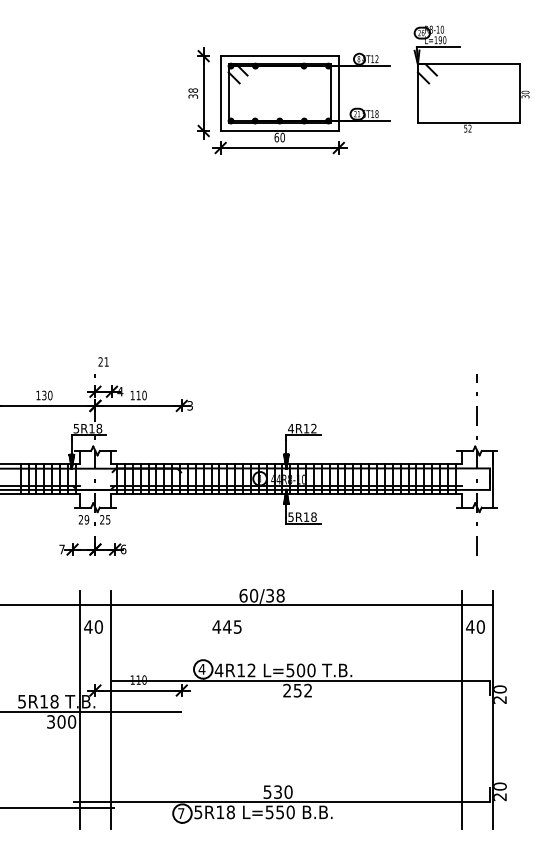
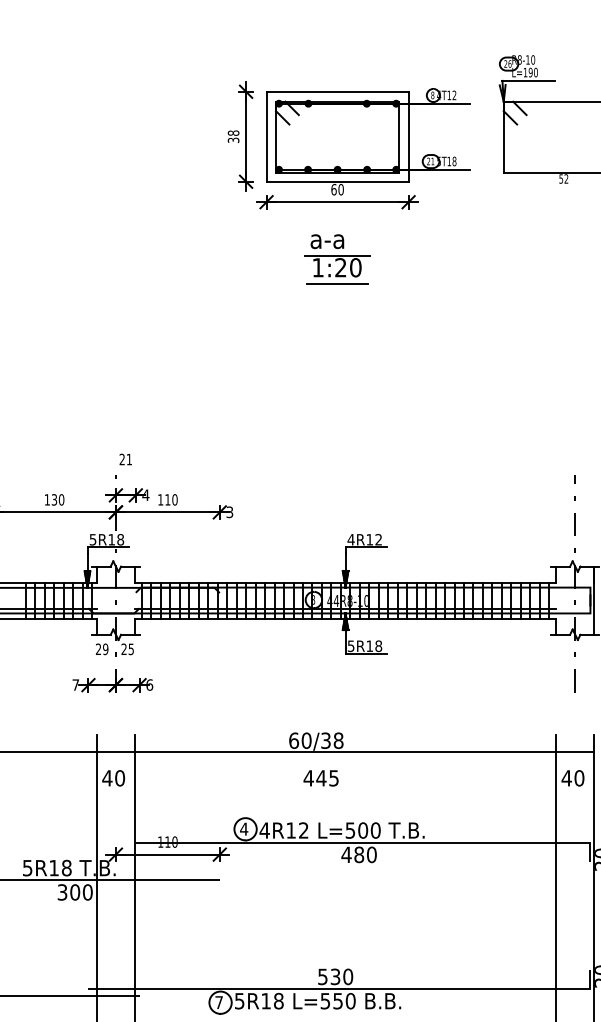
part: (279, 195) -> (337, 259), added
text: (226, 626) -> (320, 777), moved
text: (297, 690) -> (358, 854), 252 -> 480

